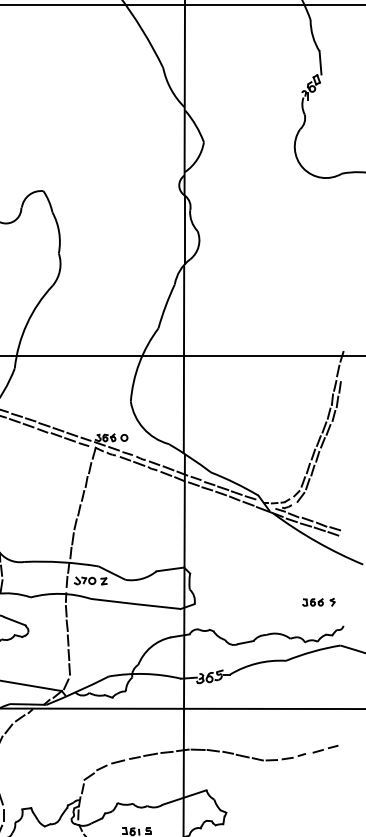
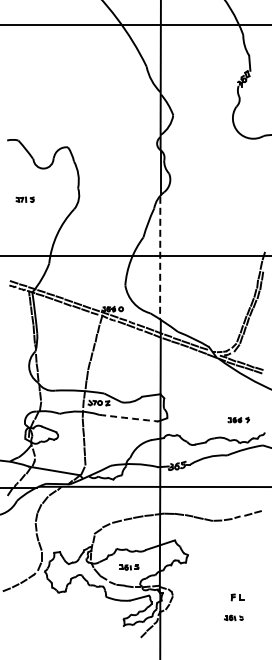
line: (184, 360) -> (160, 258), solid -> dashed
part: (318, 601) -> (238, 419), moved
arc: (135, 604) -> (128, 418), solid -> dashed

